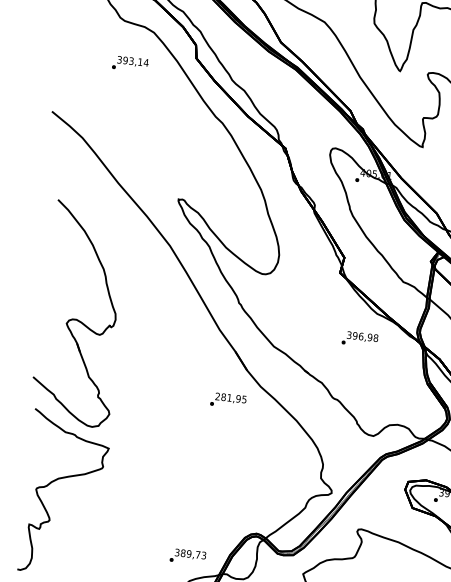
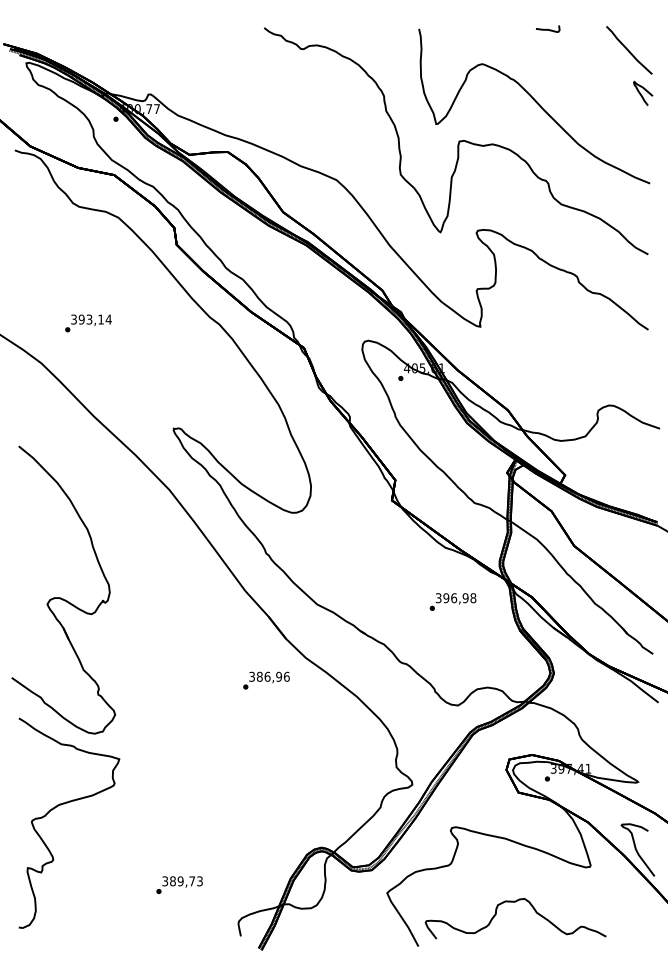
text: (130, 64) -> (88, 323), moved
text: (359, 338) -> (452, 601), moved
text: (231, 397) -> (269, 676), 281,95 -> 386,96
text: (187, 556) -> (179, 884), moved

